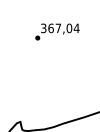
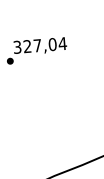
text: (50, 28) -> (26, 46), 367,04 -> 327,04

